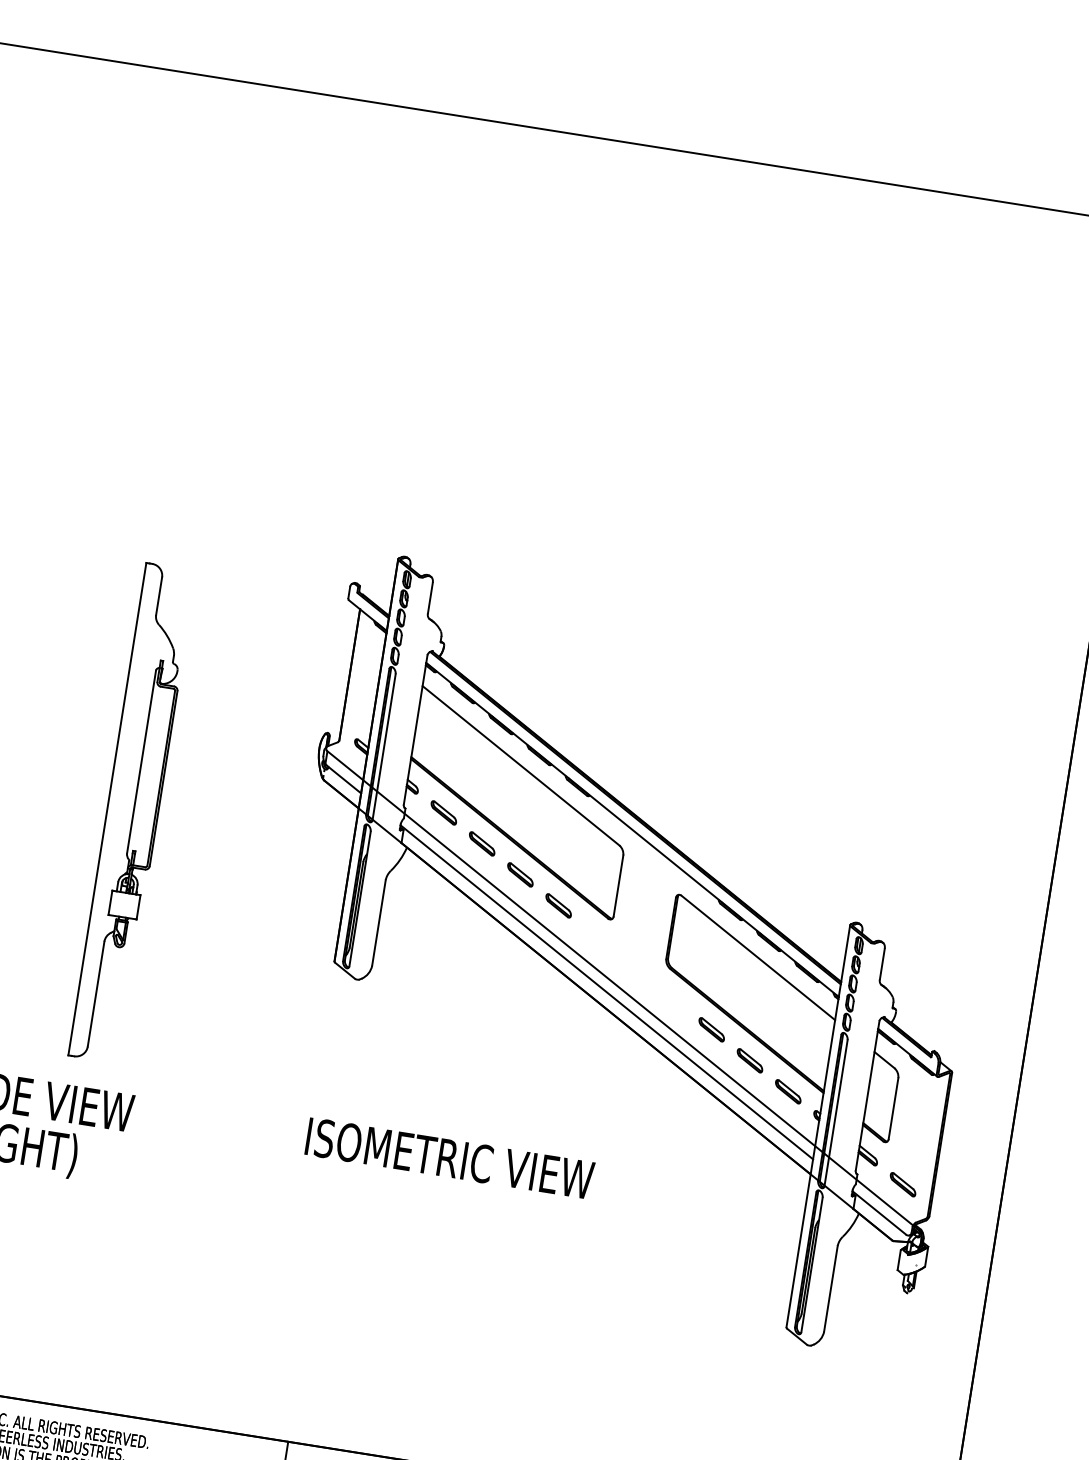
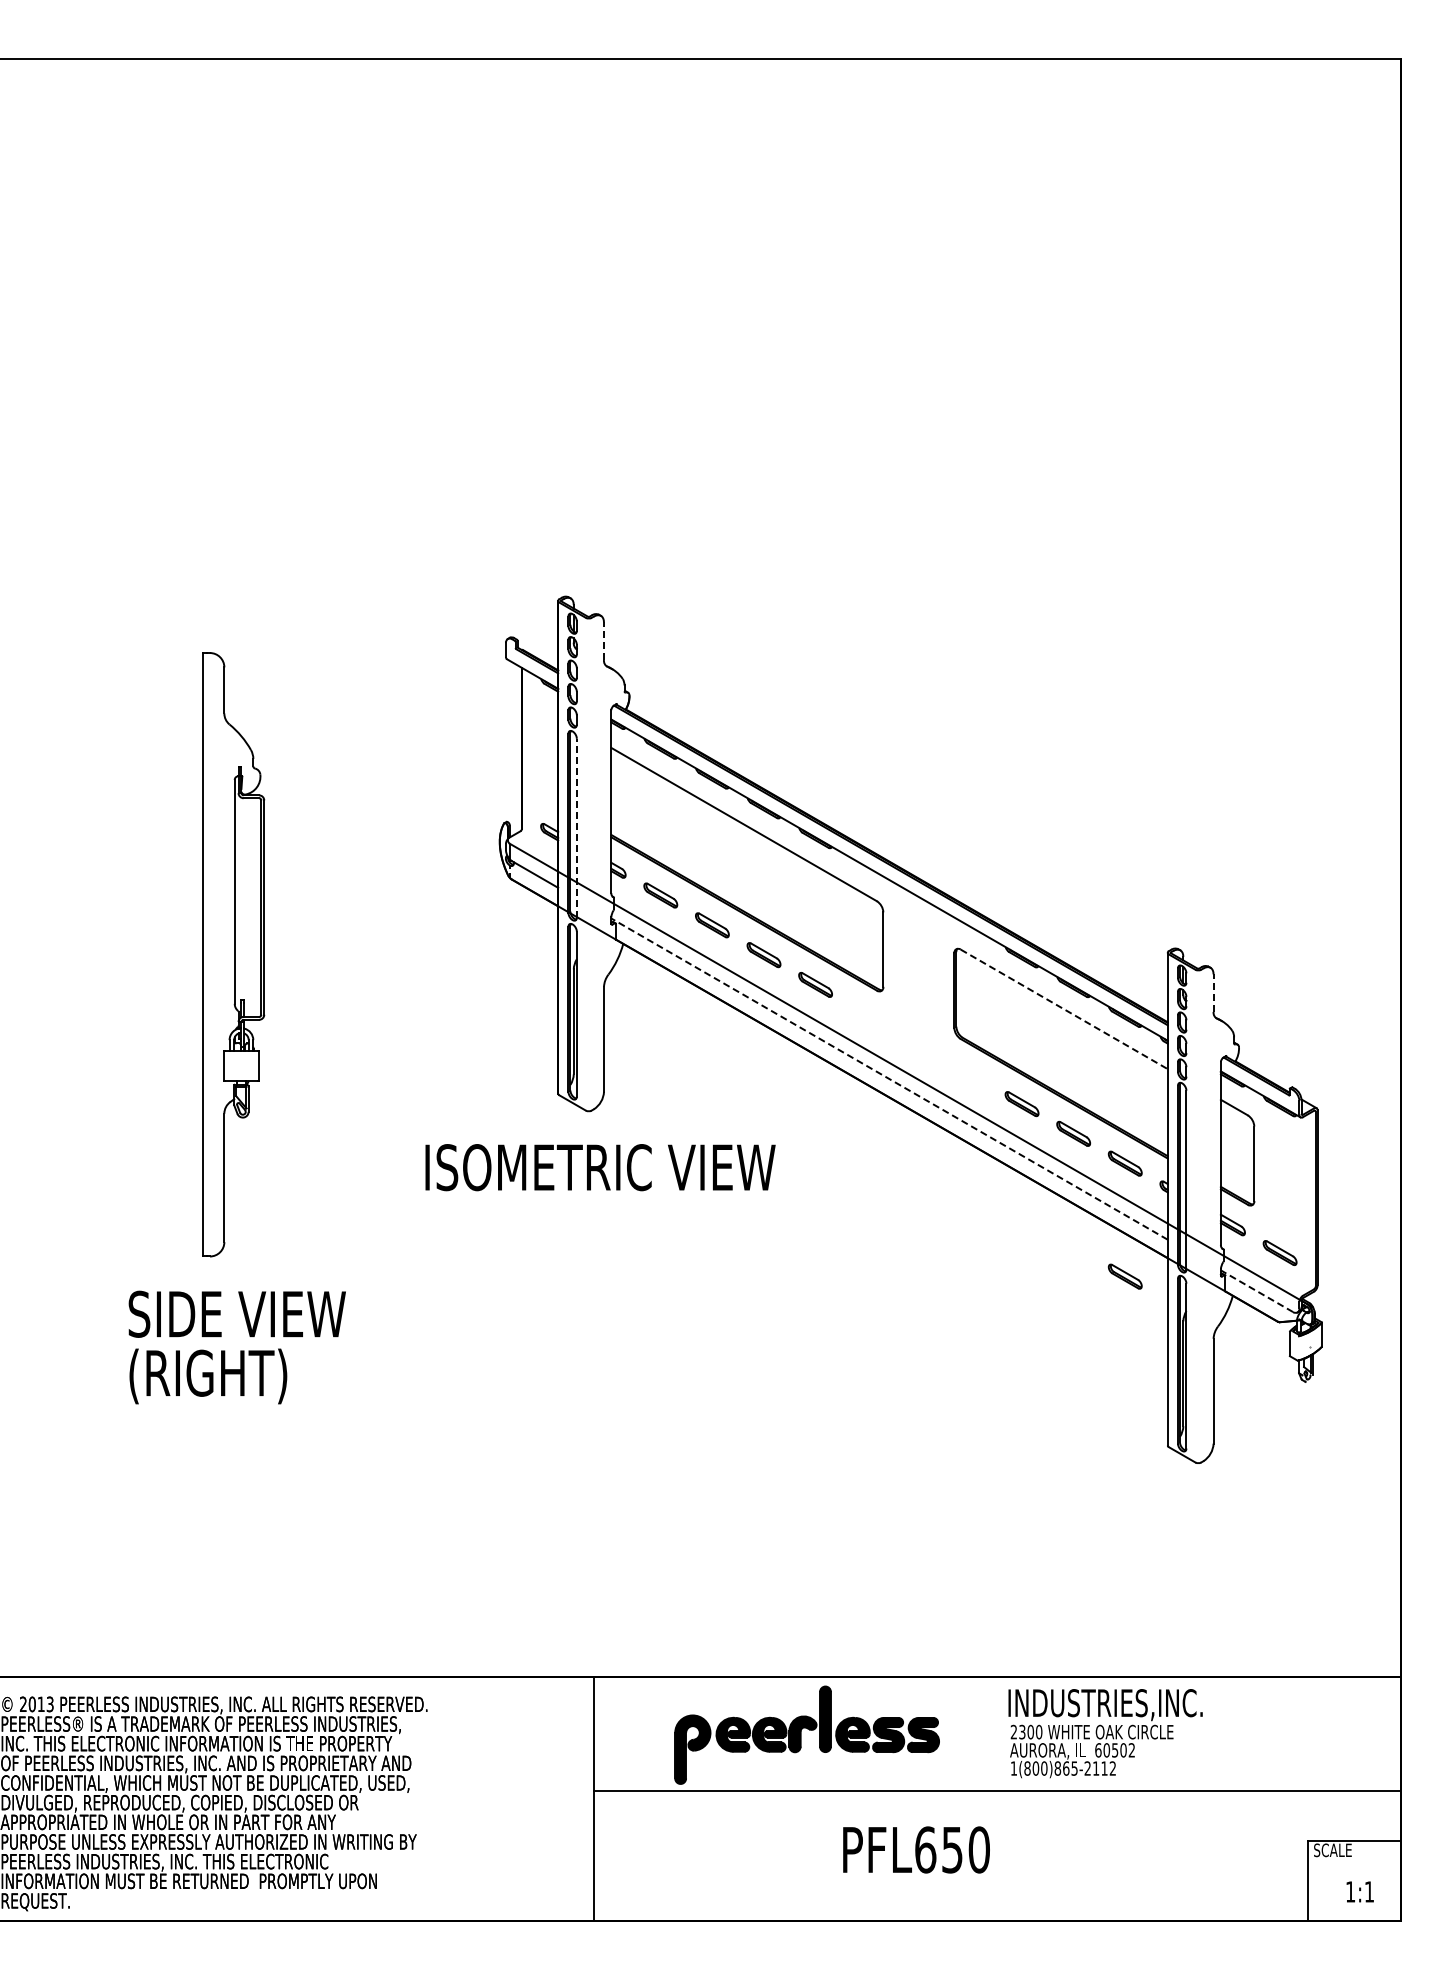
line: (429, 598) -> (603, 641), solid -> dashed
line: (383, 746) -> (576, 827), solid -> dashed
part: (132, 812) -> (233, 954), moved
line: (758, 958) -> (1064, 1009), solid -> dashed
line: (882, 964) -> (1213, 993), solid -> dashed
line: (606, 991) -> (889, 1078), solid -> dashed
text: (449, 1158) -> (600, 1167), moved
part: (773, 1183) -> (1124, 1276), added
line: (878, 1213) -> (1256, 1291), solid -> dashed

